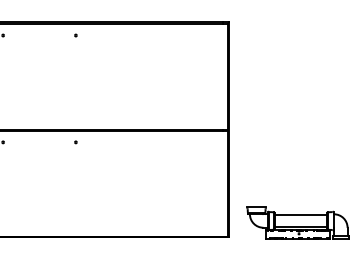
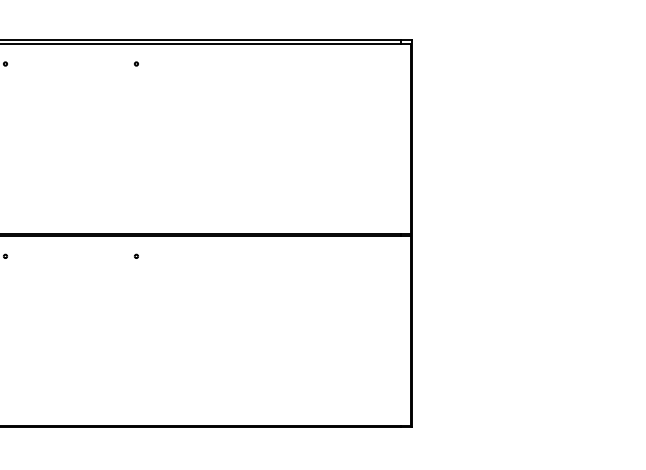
part: (297, 222) -> (535, 400), removed

